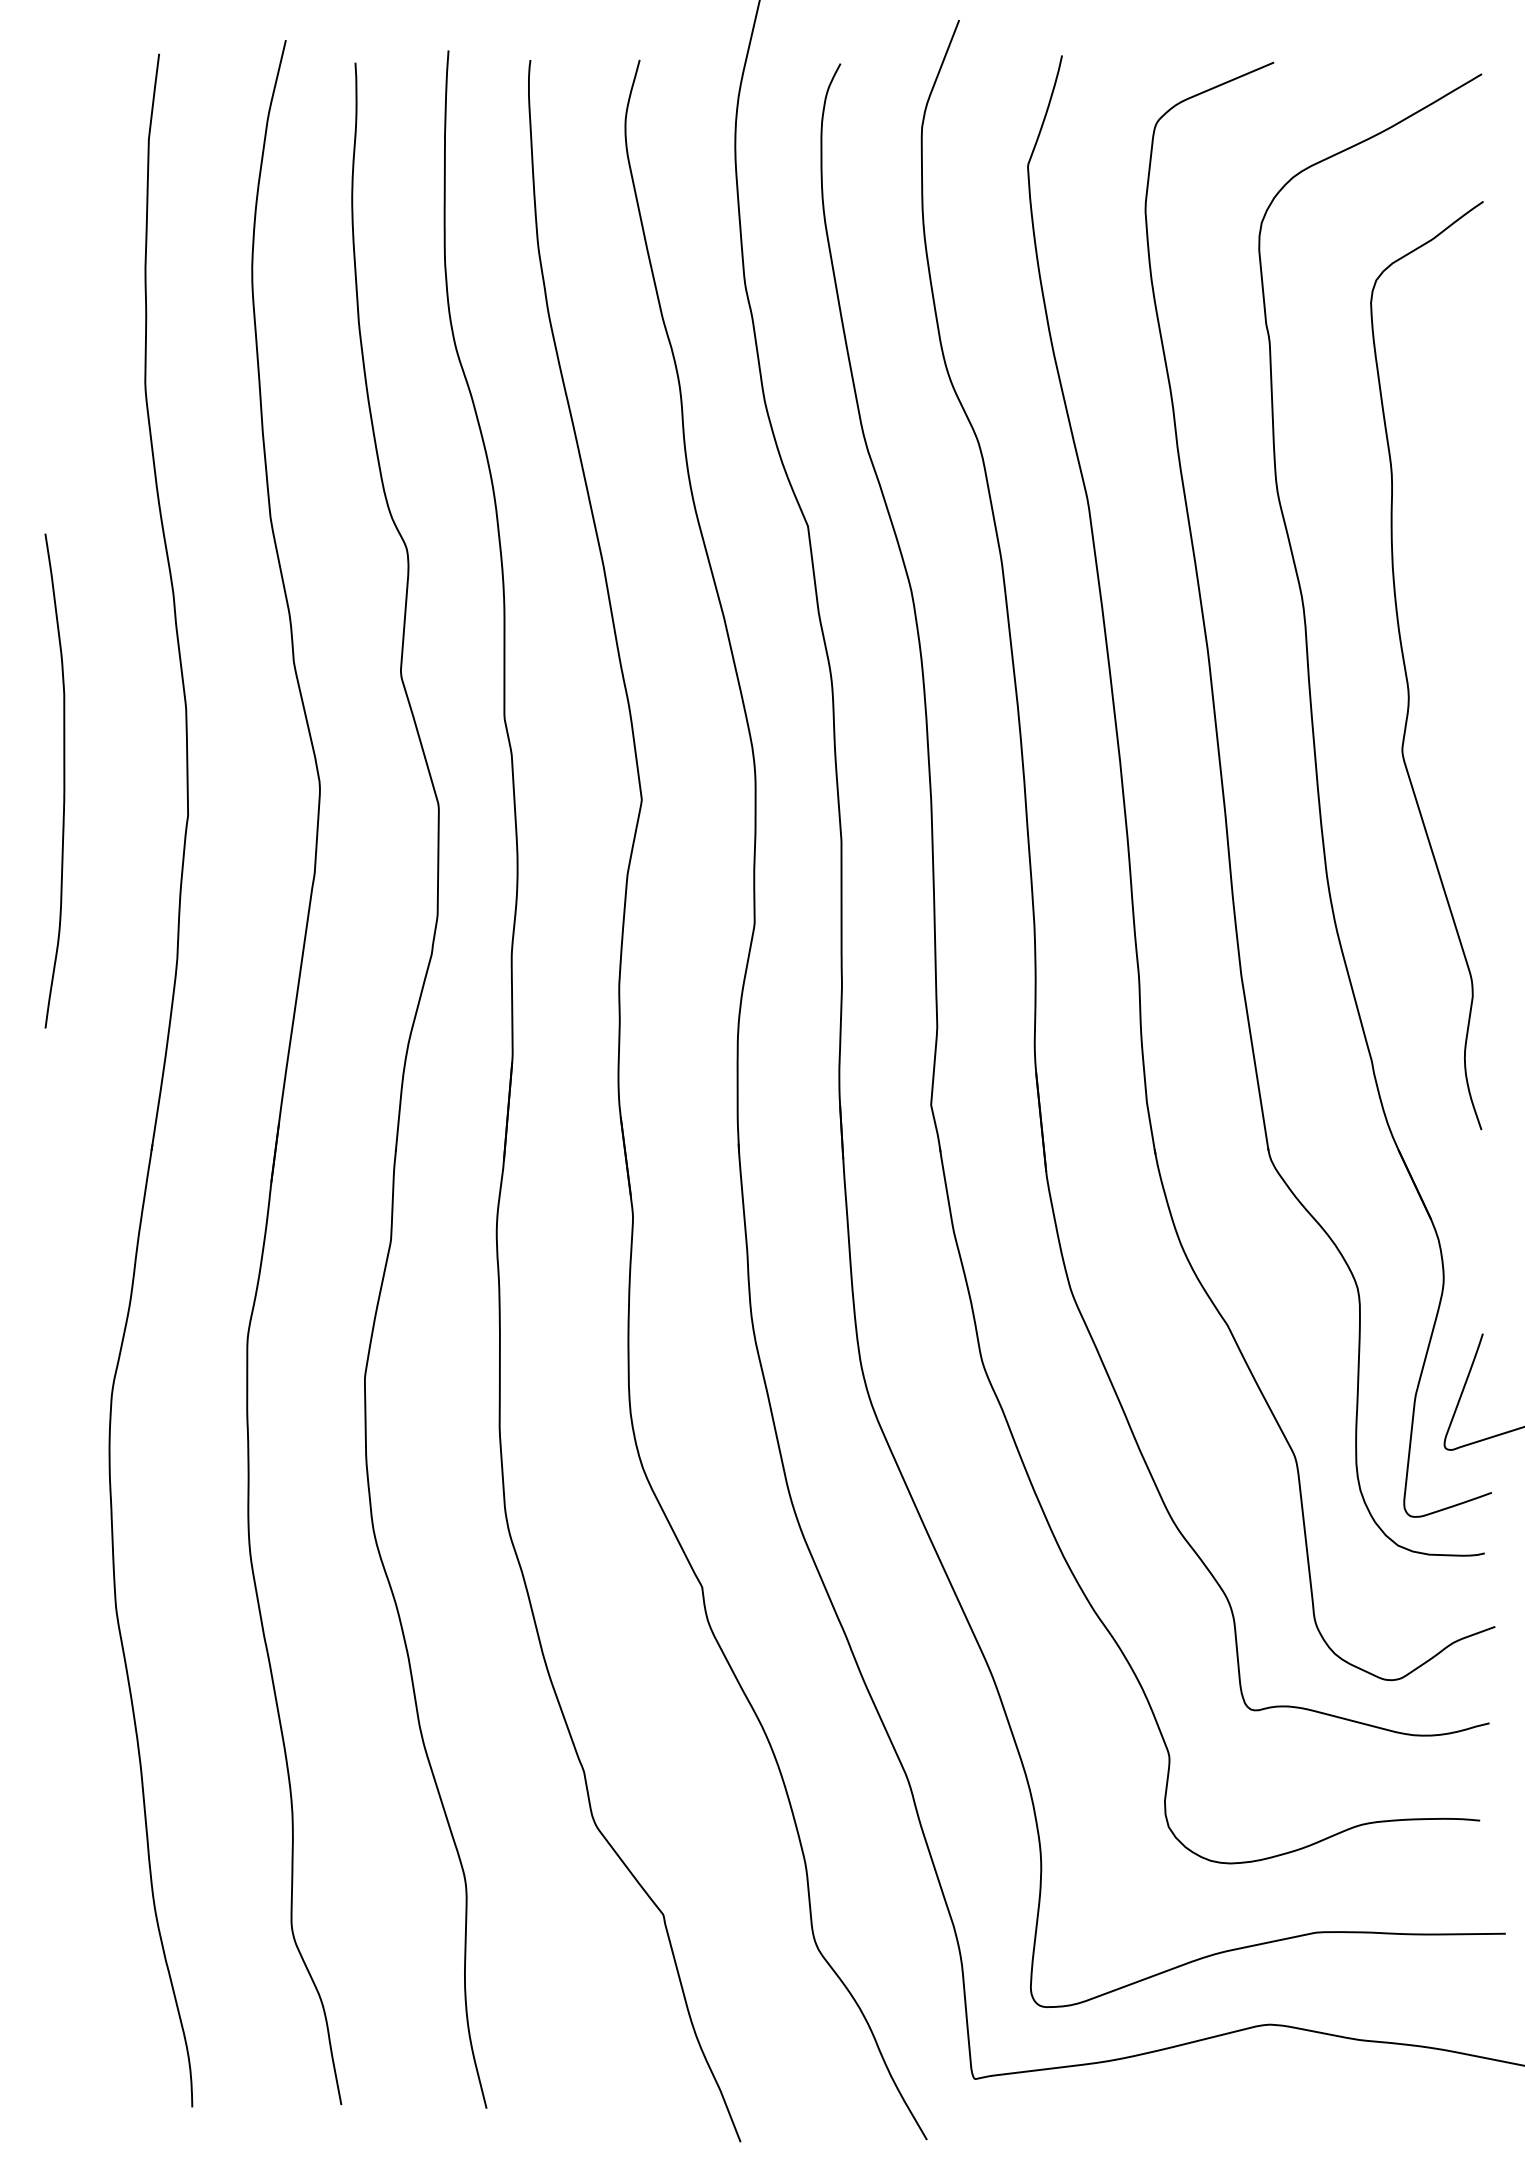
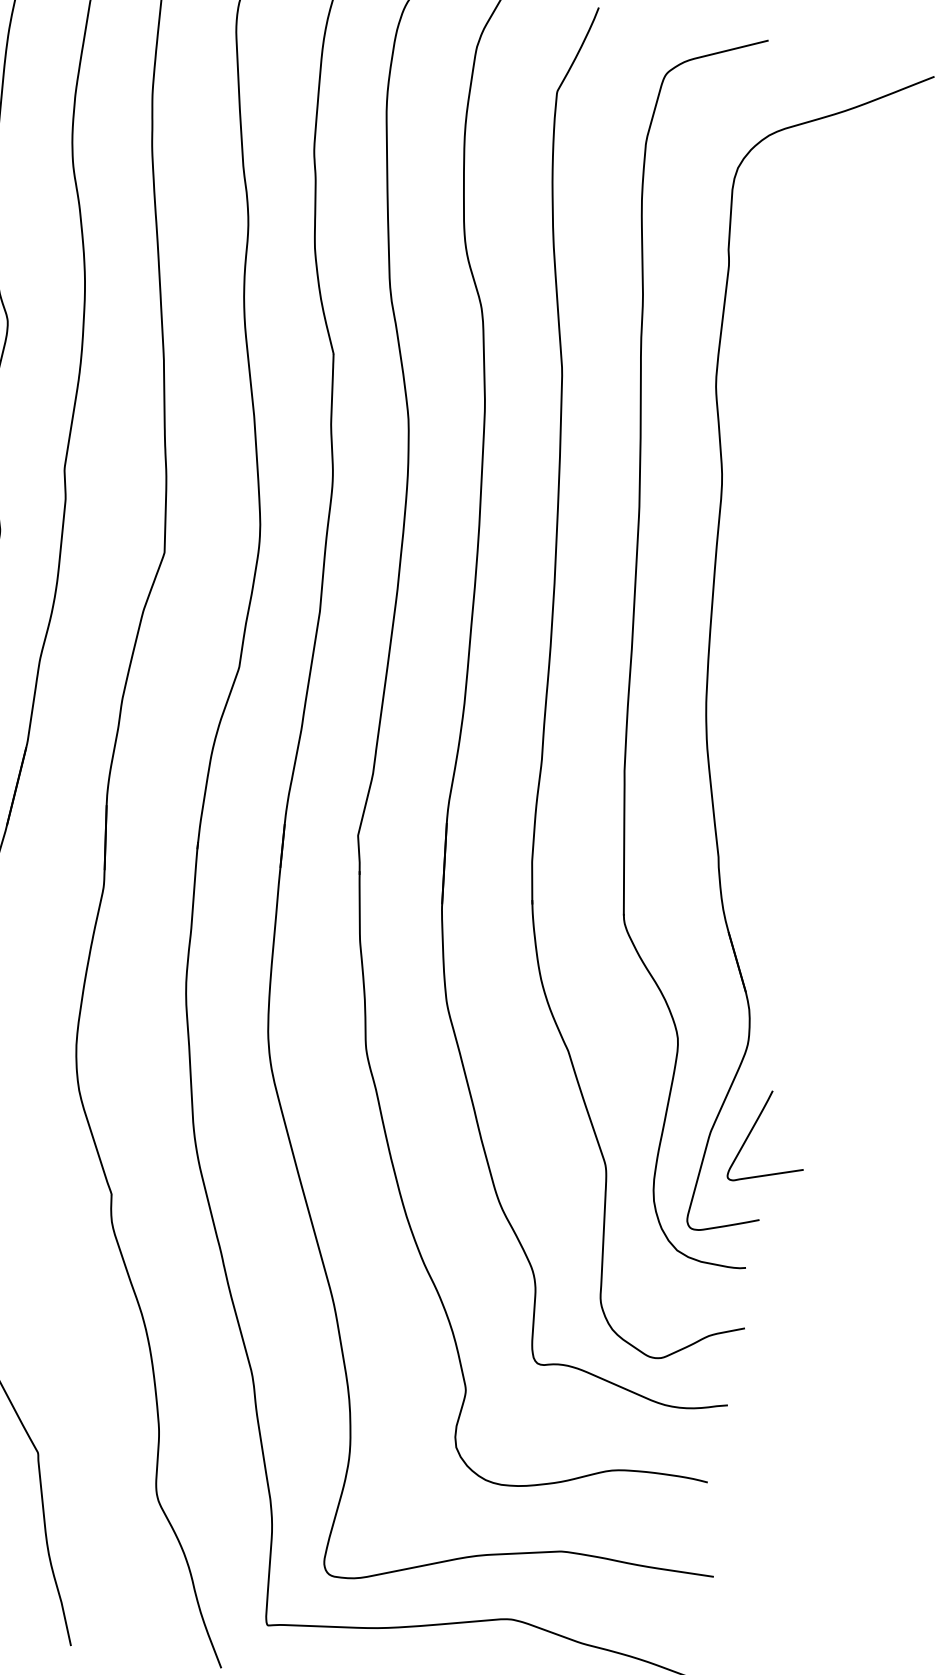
curve: (1406, 669) -> (796, 546), removed

